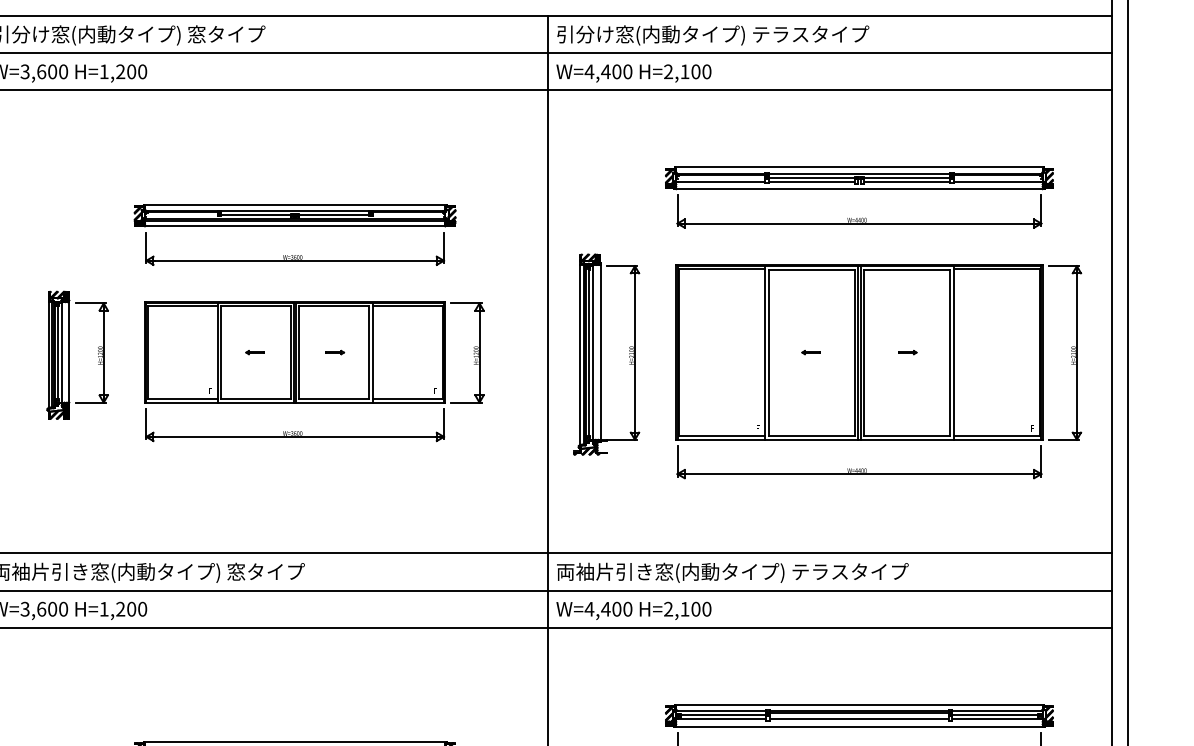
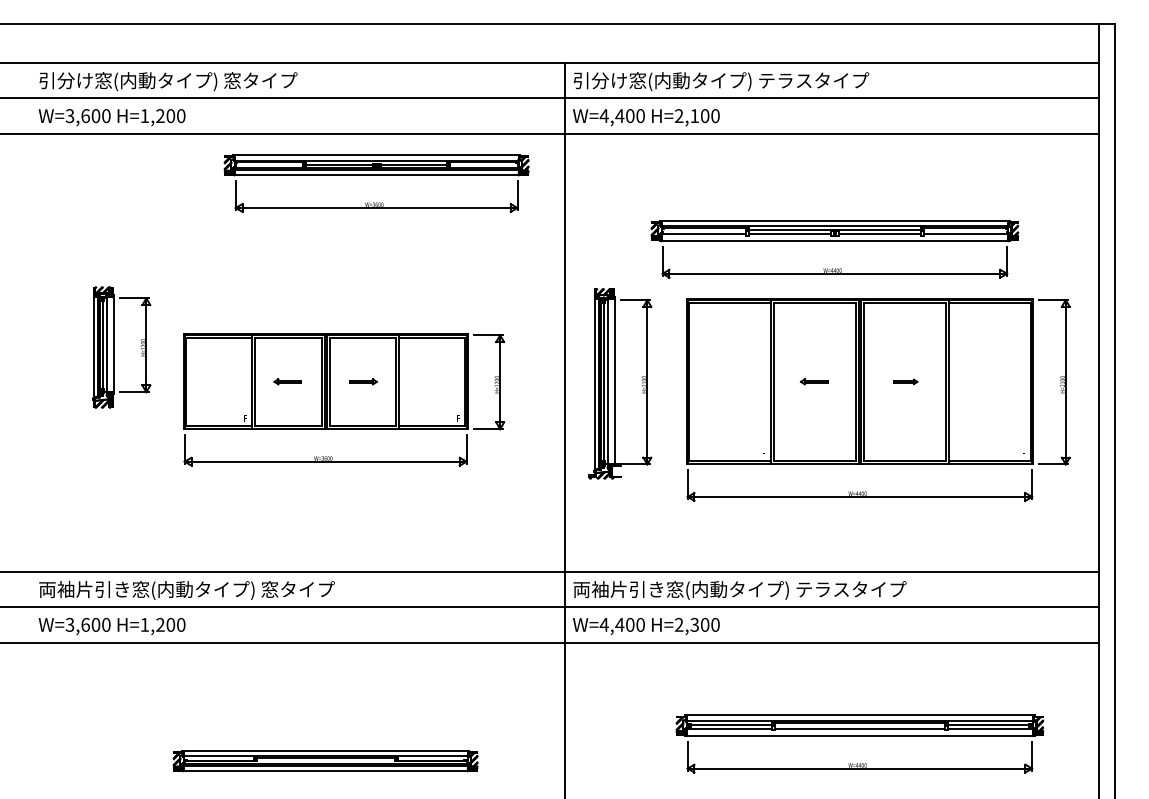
part: (859, 189) -> (834, 241), moved
part: (295, 226) -> (376, 175), moved
part: (254, 352) -> (287, 381), size x1.6
part: (335, 352) -> (363, 381), size x1.6
part: (810, 352) -> (813, 381), size x1.6
part: (907, 352) -> (905, 381), size x1.4
part: (70, 355) -> (114, 347), moved
text: (684, 608) -> (694, 624), H=2,100 -> H=2,300

